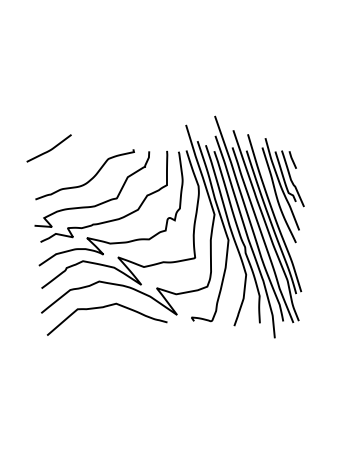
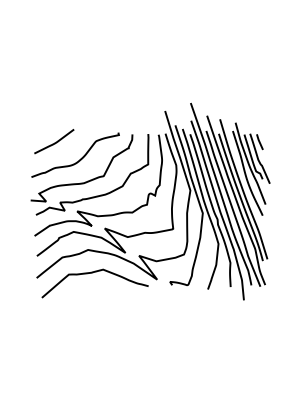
curve: (49, 149) -> (54, 142), moved

